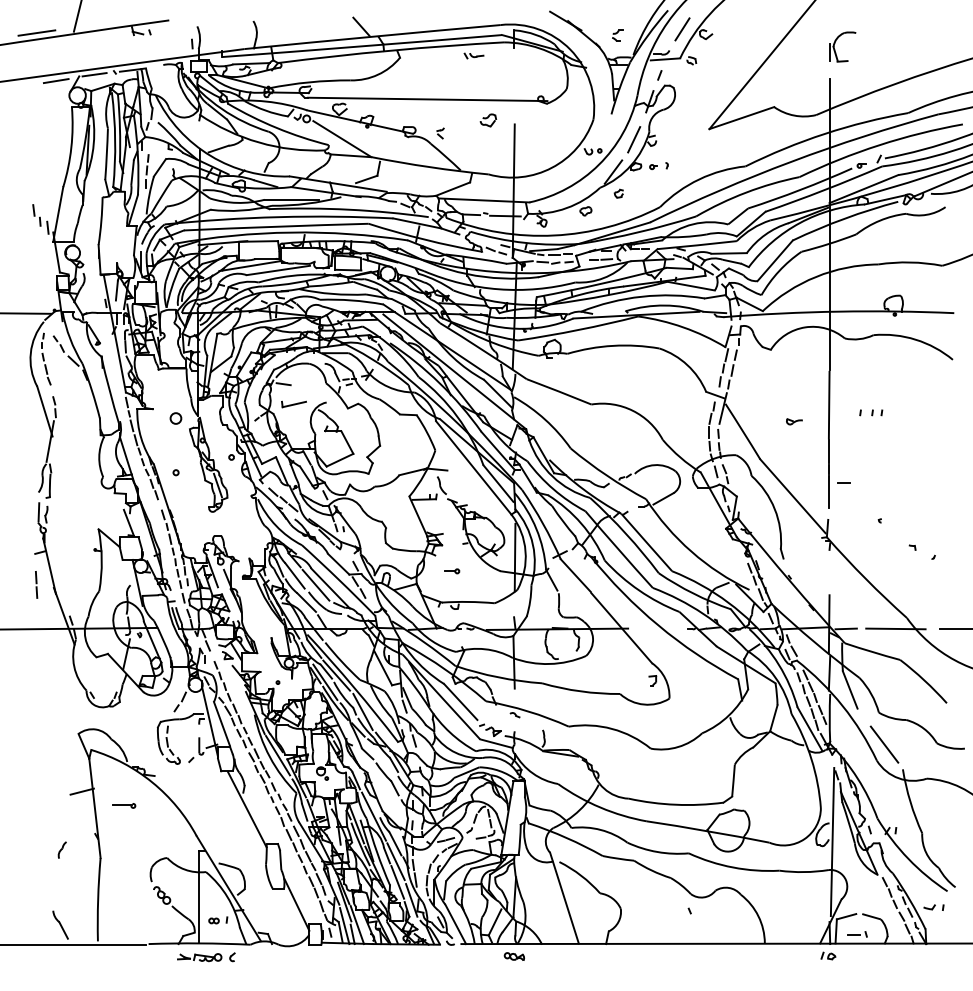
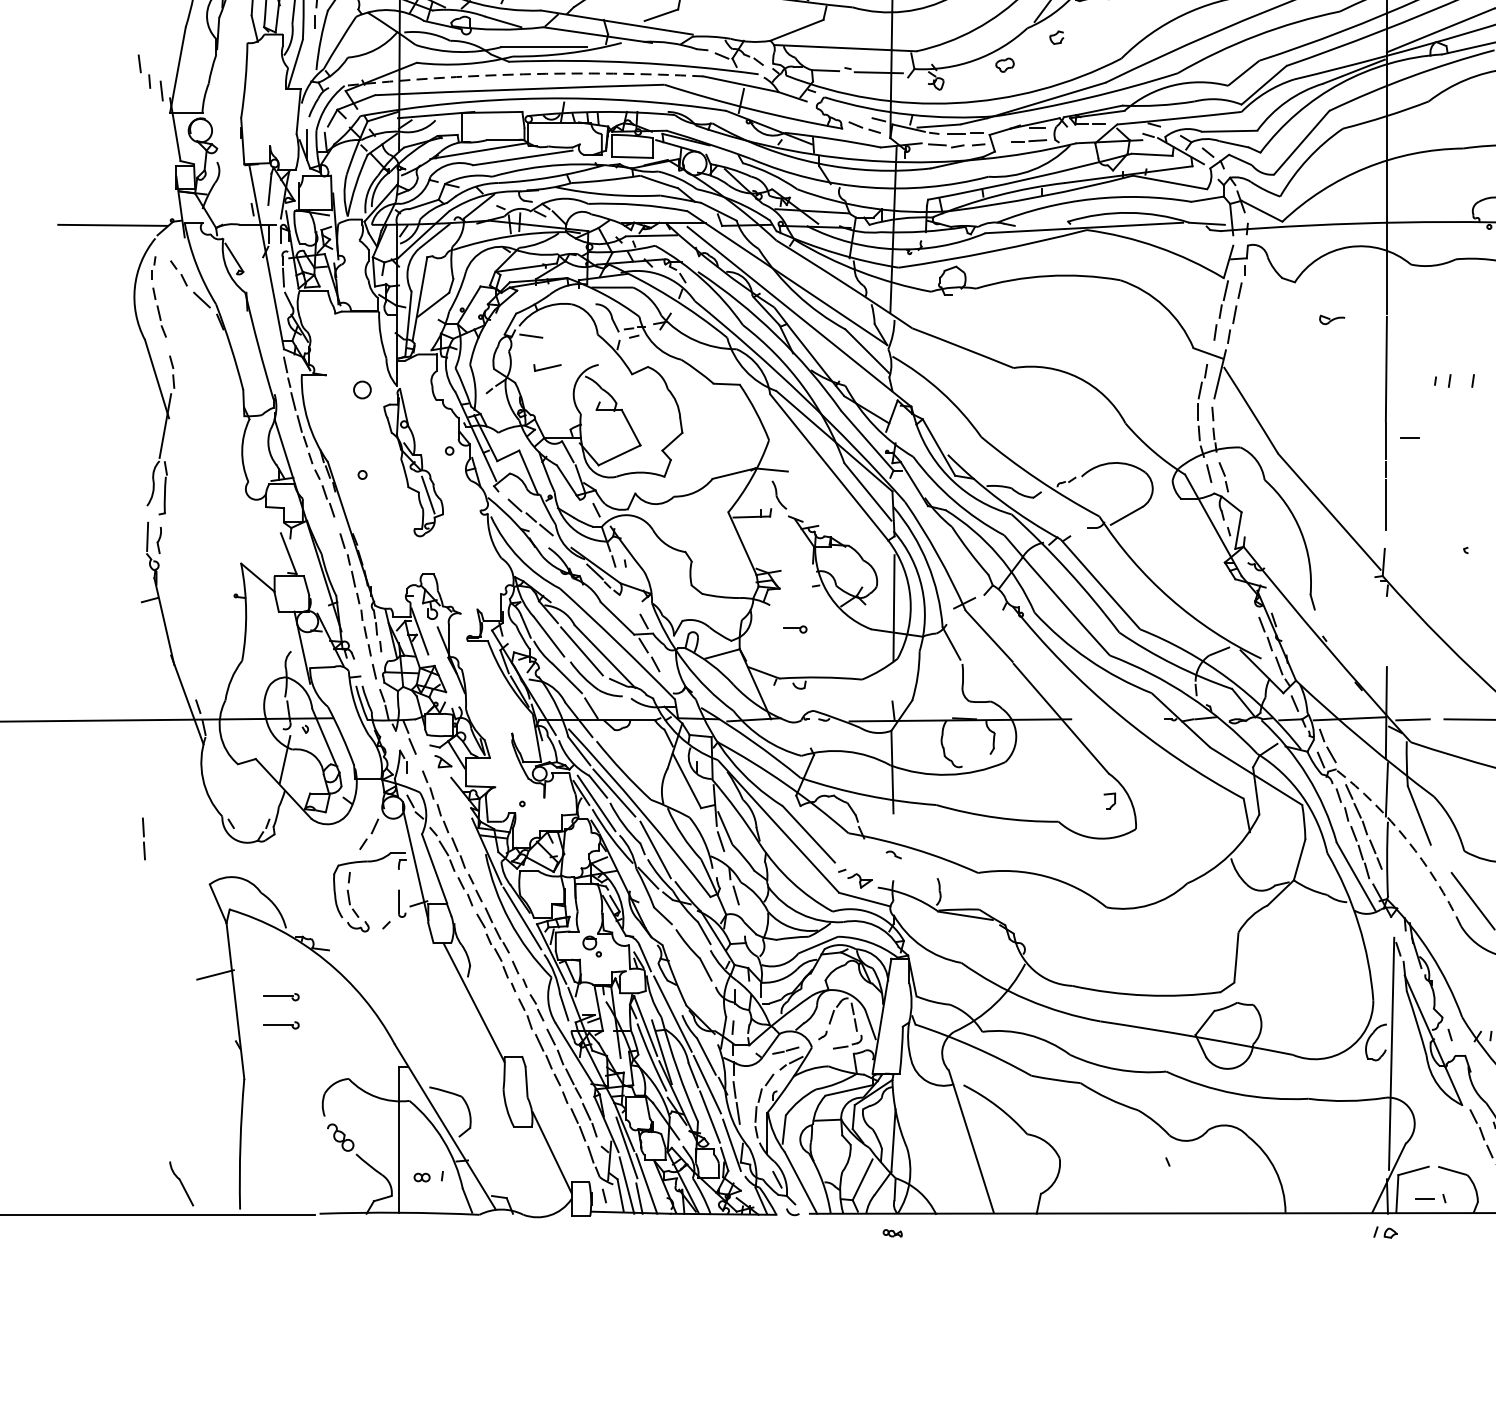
arc: (278, 217) -> (523, 74), solid -> dashed
part: (293, 404) -> (546, 368), size x0.7
part: (877, 412) -> (1462, 380), size x1.6
part: (794, 421) -> (1331, 319), moved
line: (843, 482) -> (1408, 436), moved
line: (36, 584) -> (143, 838), moved
arc: (842, 705) -> (1407, 839), solid -> dashed
part: (124, 823) -> (281, 1024), added
part: (61, 849) -> (183, 1065), removed
part: (513, 956) -> (891, 1233), size x0.6
part: (206, 957) -> (410, 1234), removed

